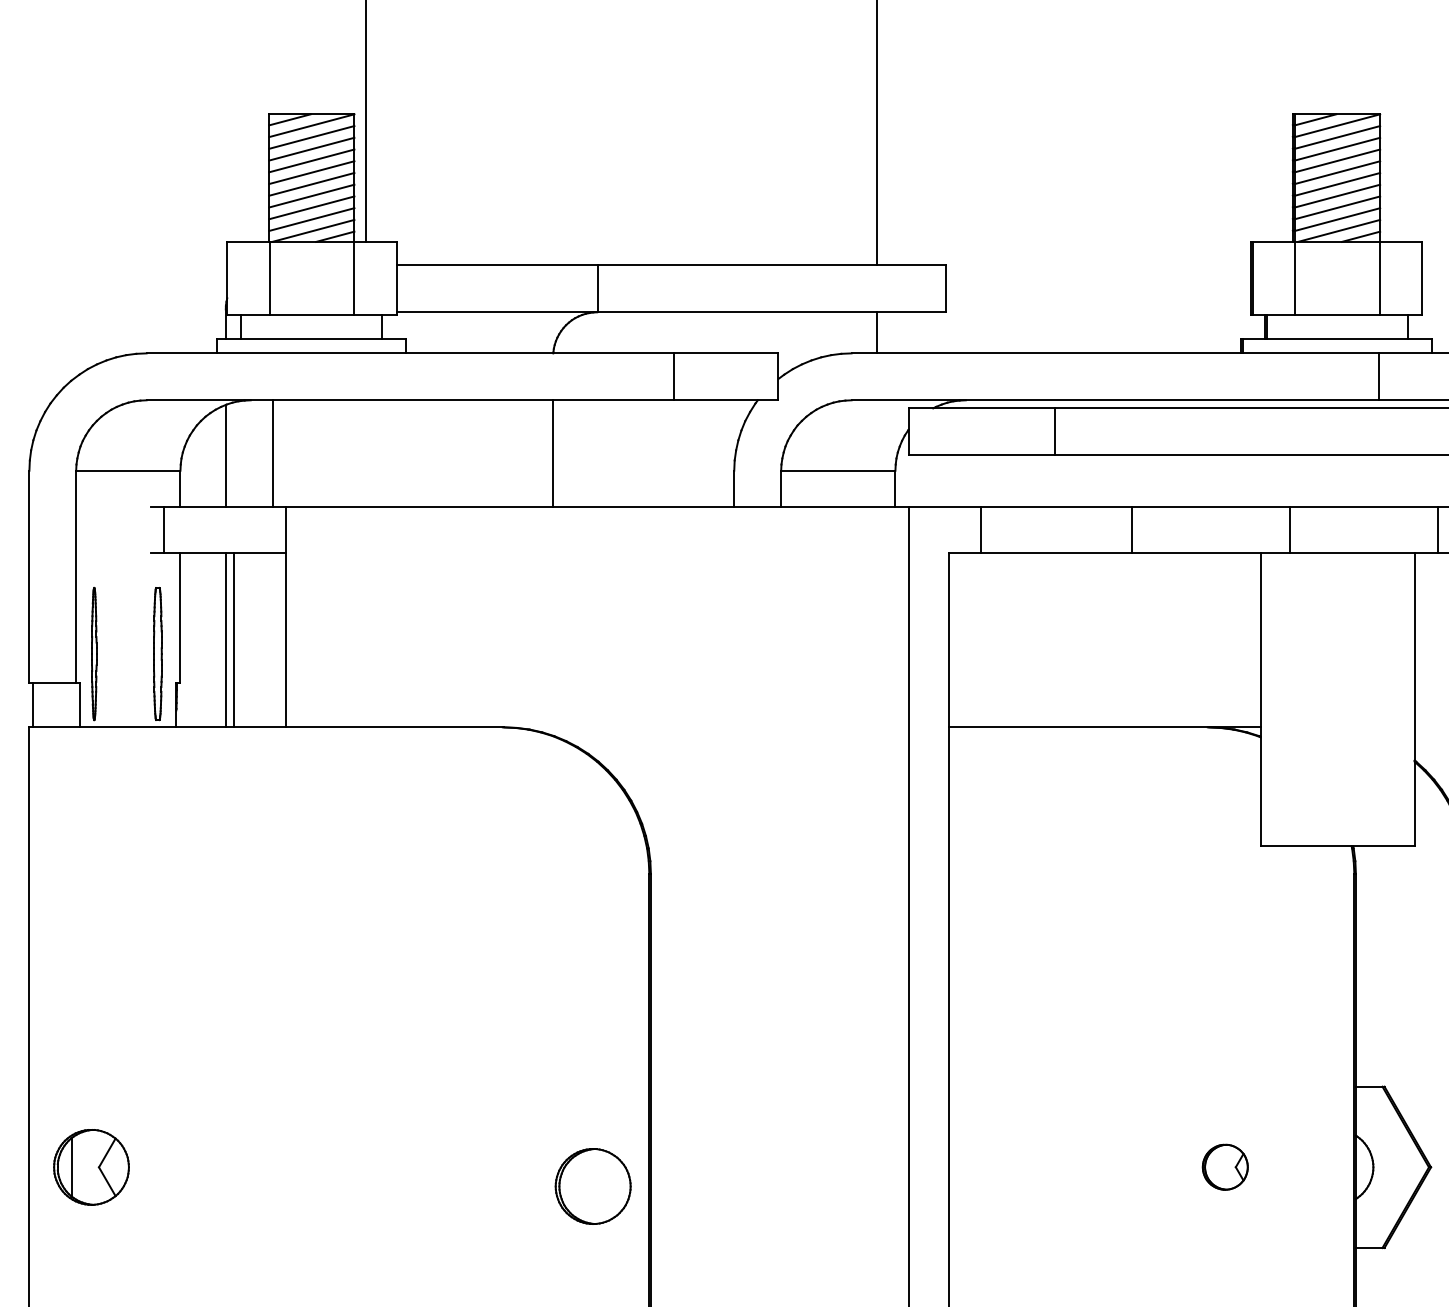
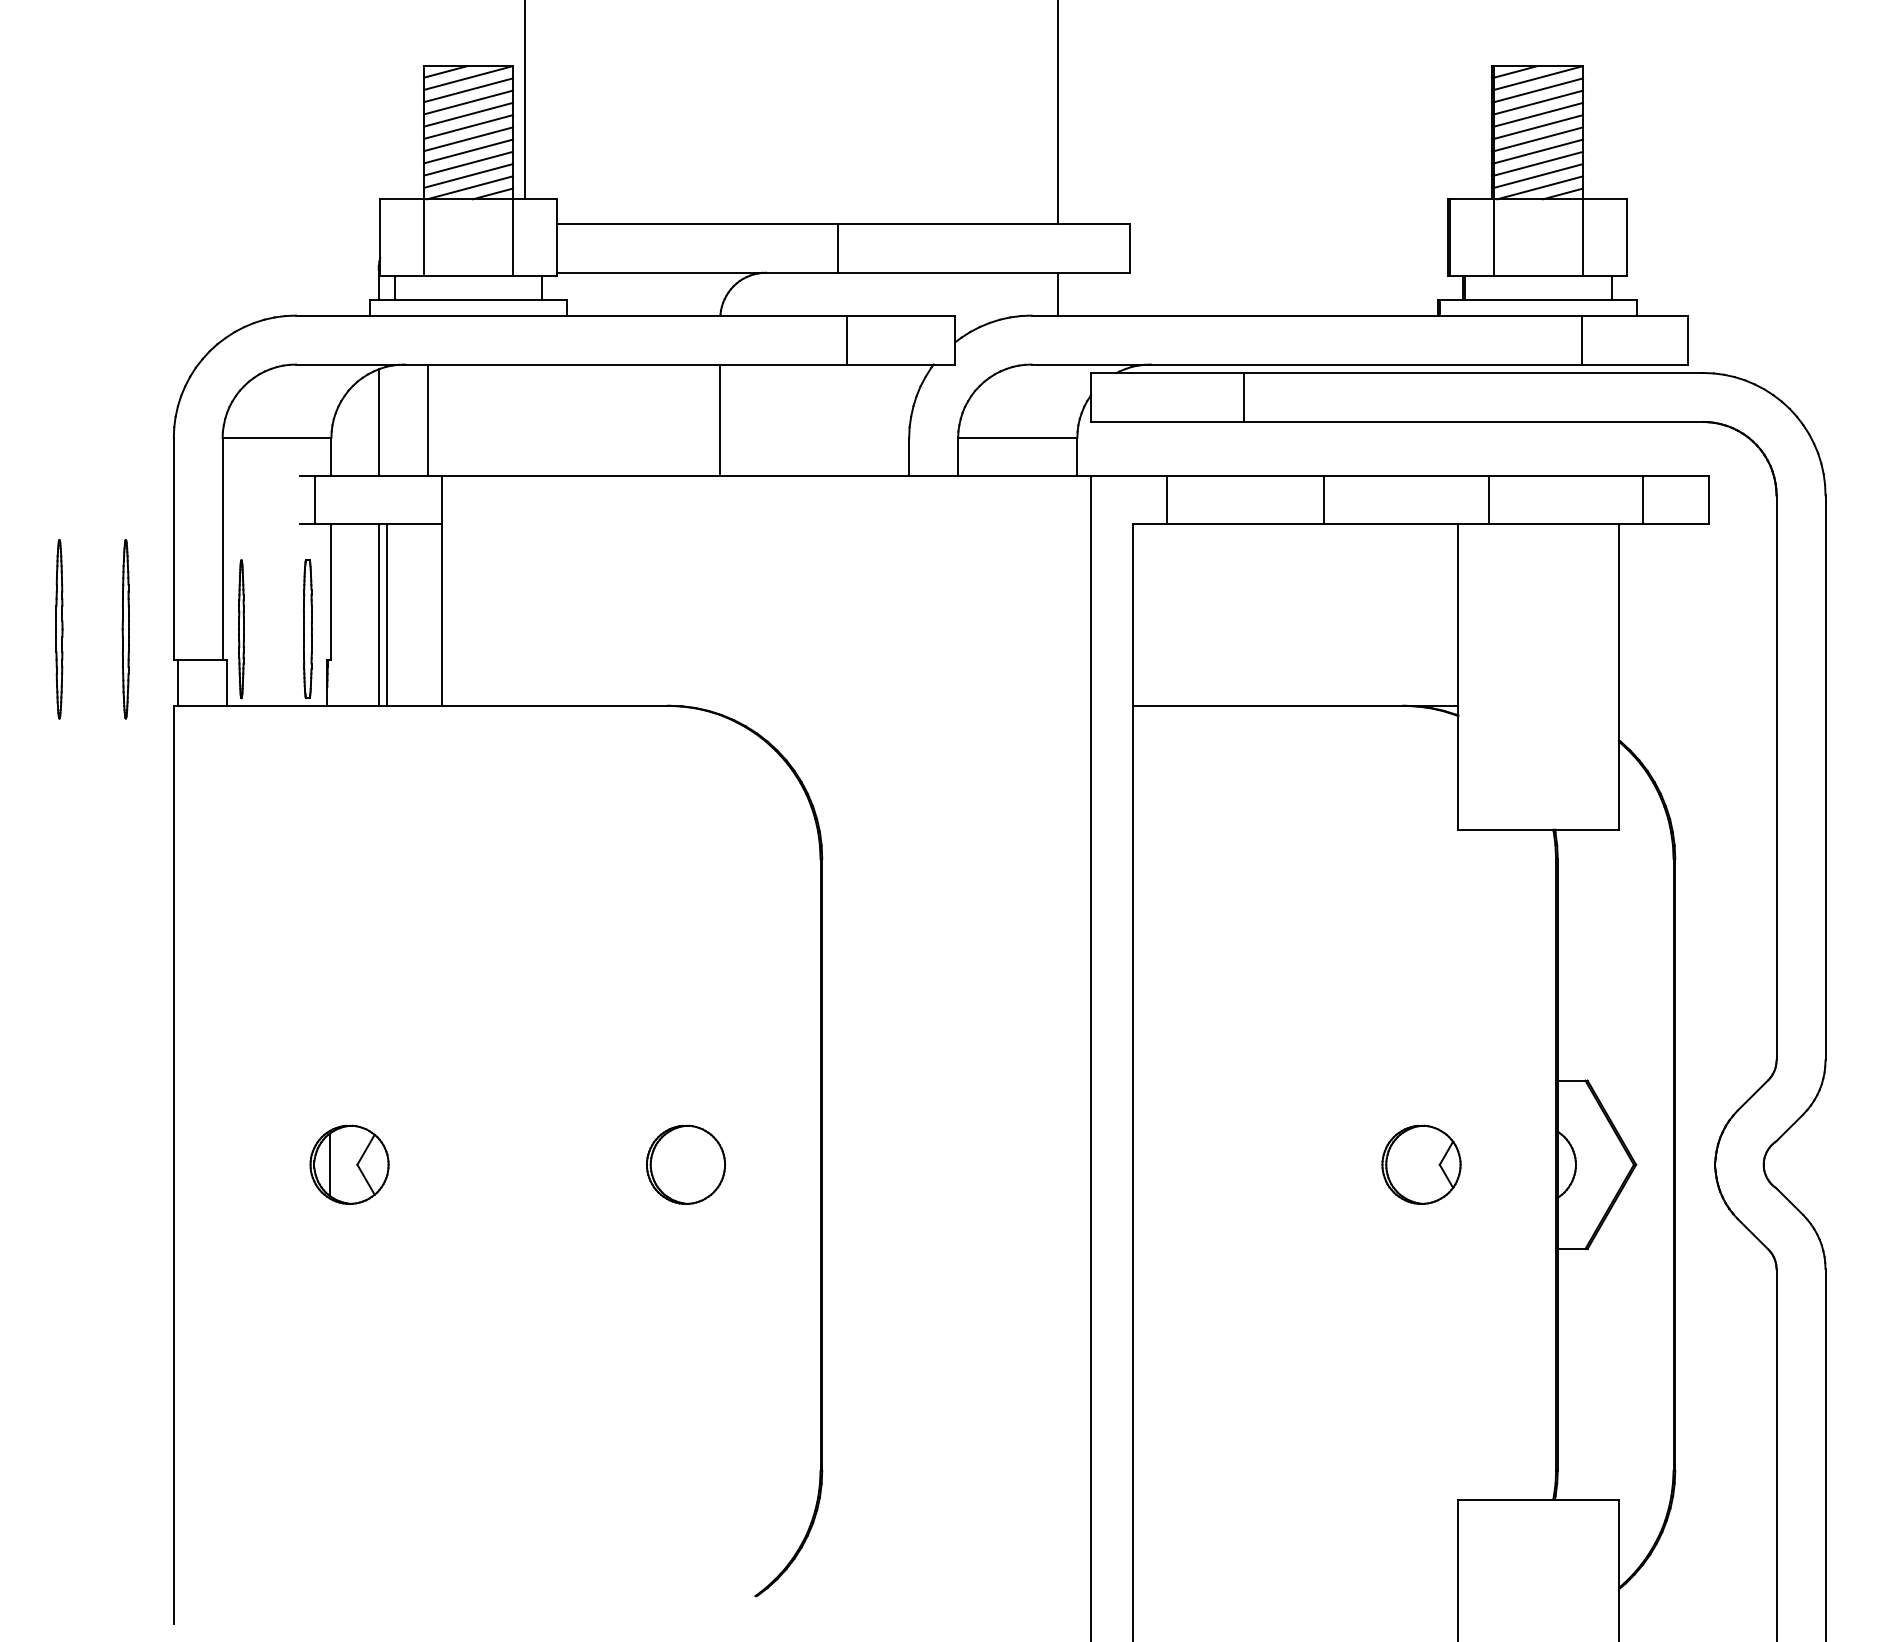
line: (597, 288) -> (837, 247), moved
part: (91, 1167) -> (349, 1164), moved
part: (1225, 1167) -> (1421, 1164), size x1.67
part: (593, 1186) -> (686, 1164), moved

